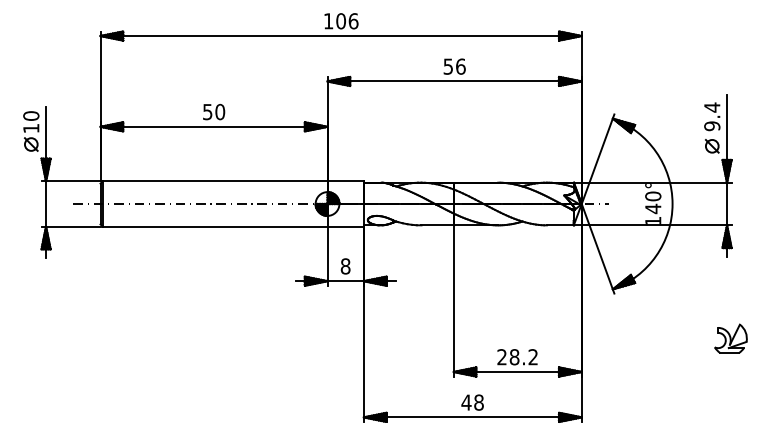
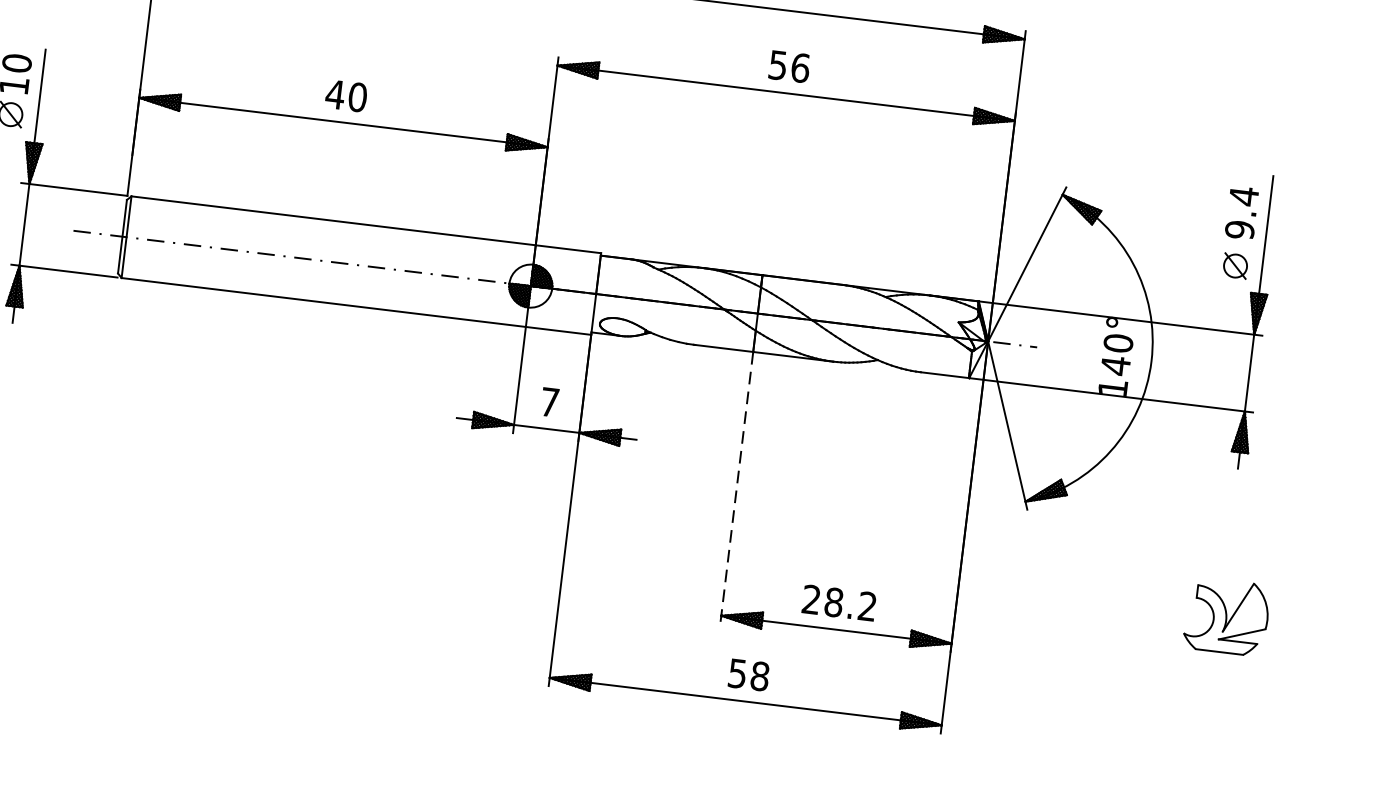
text: (207, 112) -> (334, 95), 50 -> 40
text: (345, 266) -> (549, 402), 8 -> 7
line: (453, 300) -> (736, 487), solid -> dashed
part: (730, 338) -> (1226, 615), size x1.4
text: (466, 402) -> (737, 673), 48 -> 58

